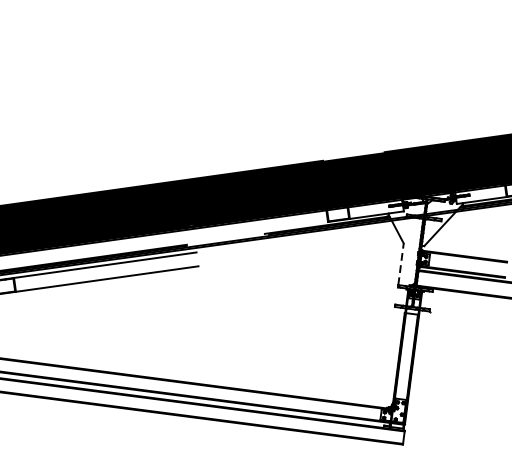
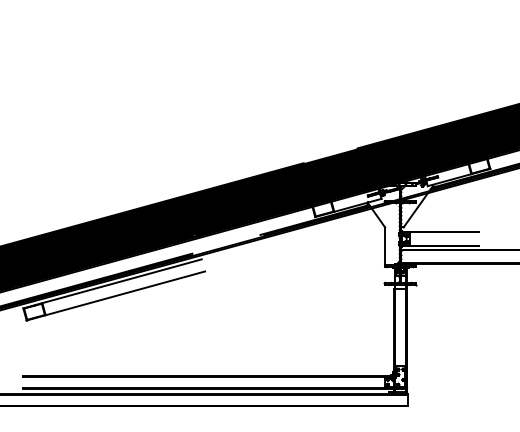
line: (401, 264) -> (385, 246), dashed -> solid

